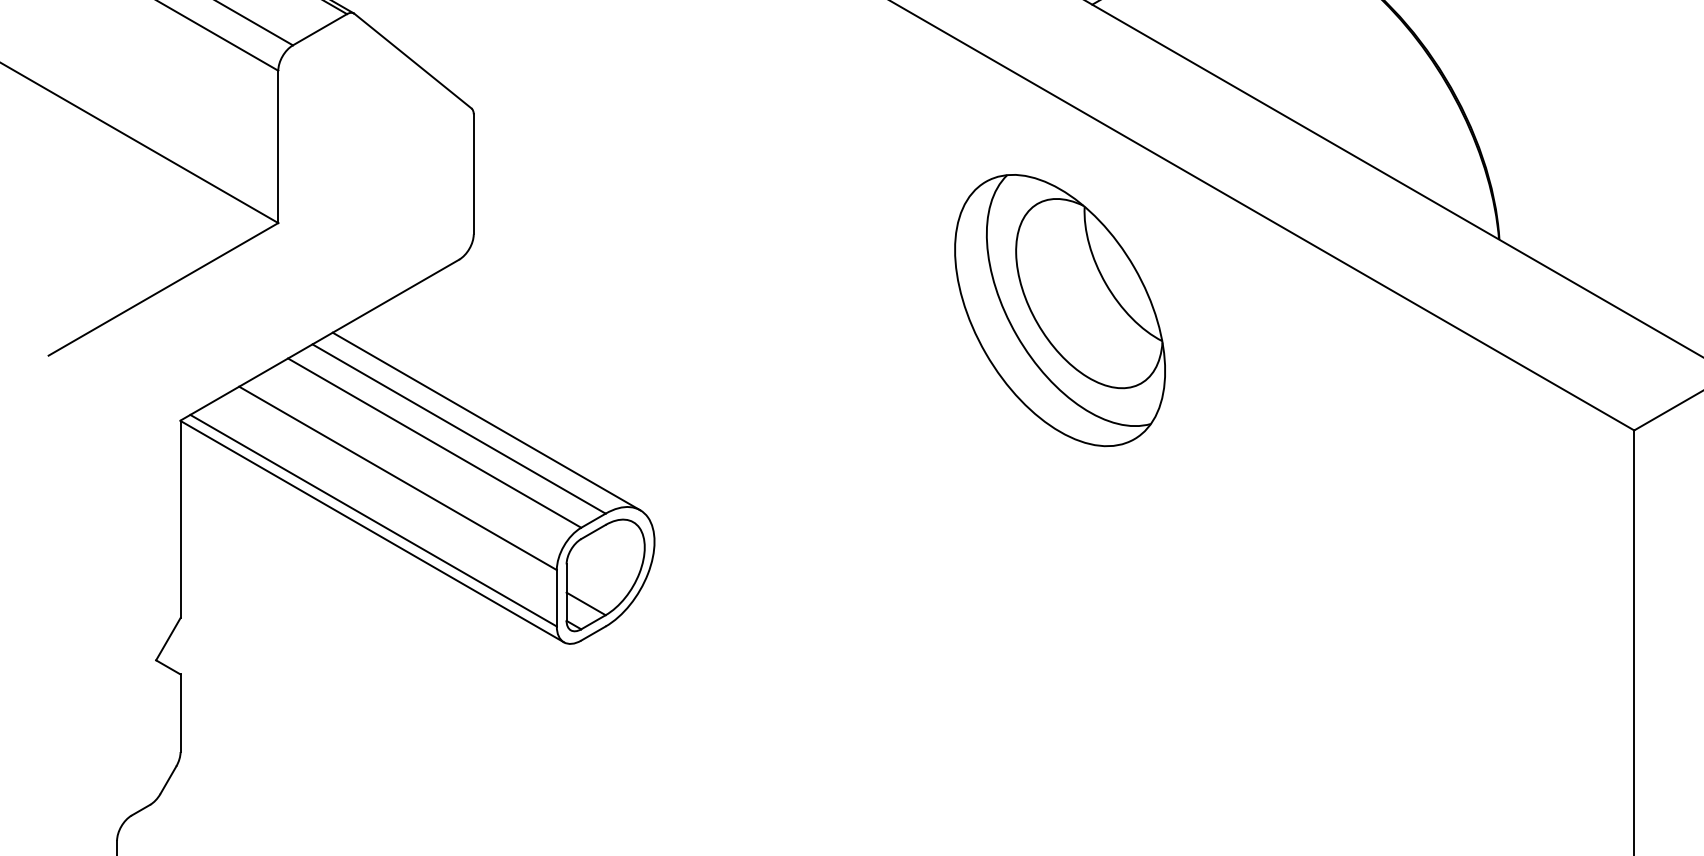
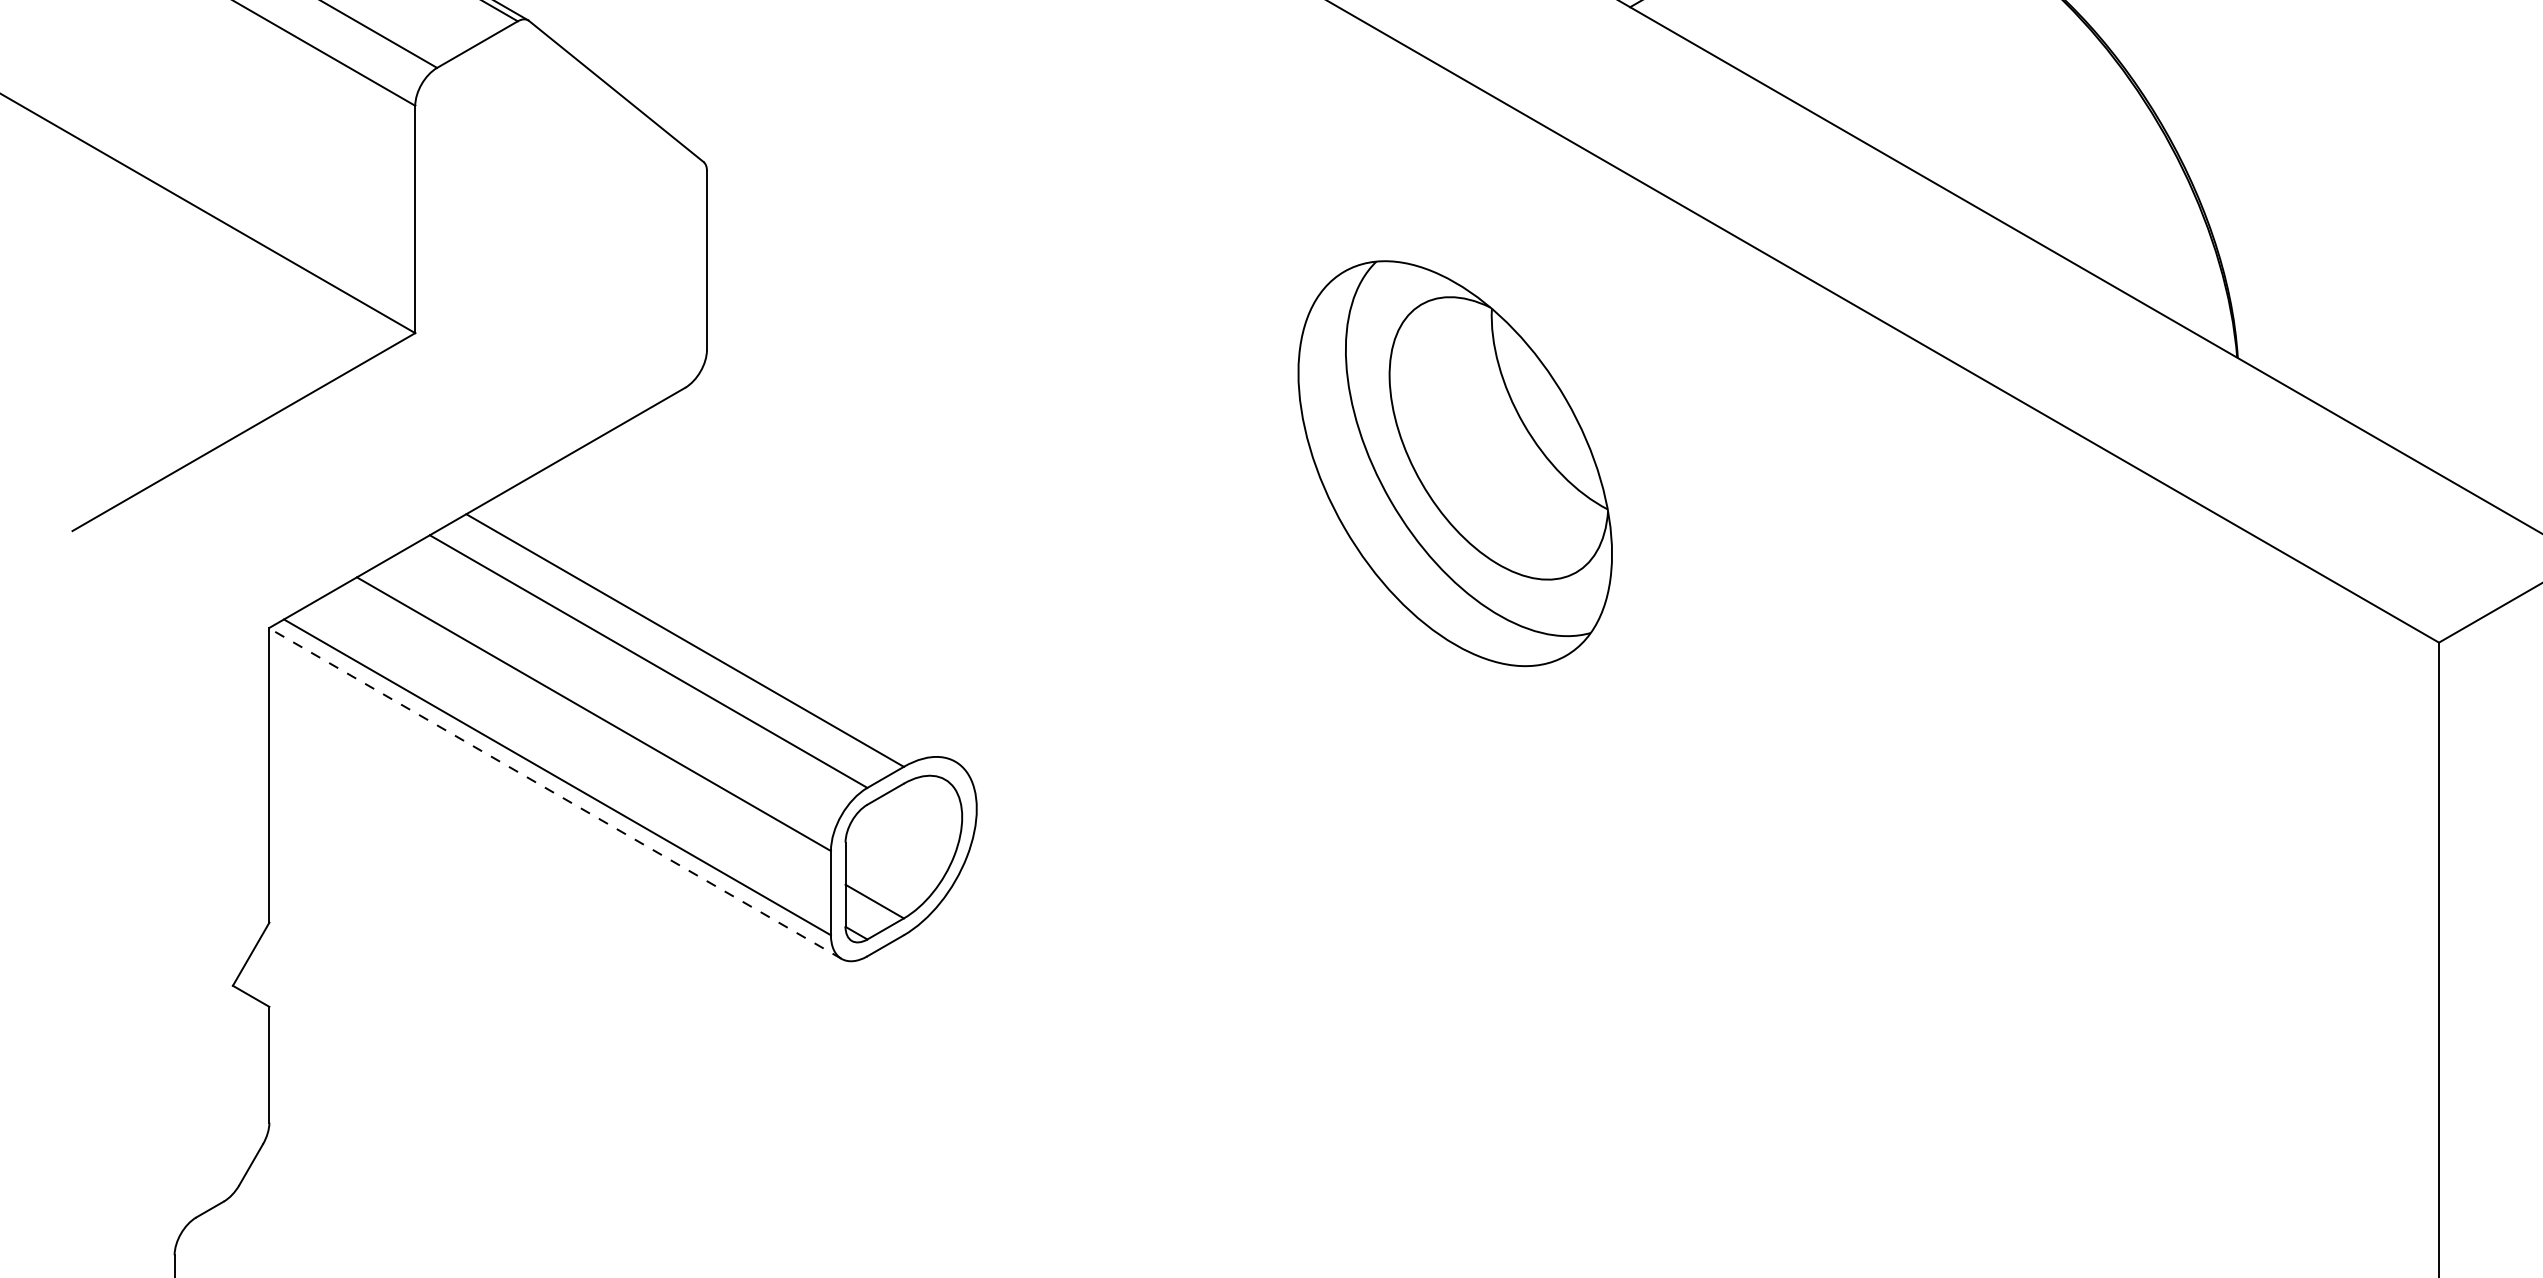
part: (1059, 310) -> (1454, 463), moved
line: (486, 421) -> (725, 629), removed
line: (371, 531) -> (554, 793), solid -> dashed

